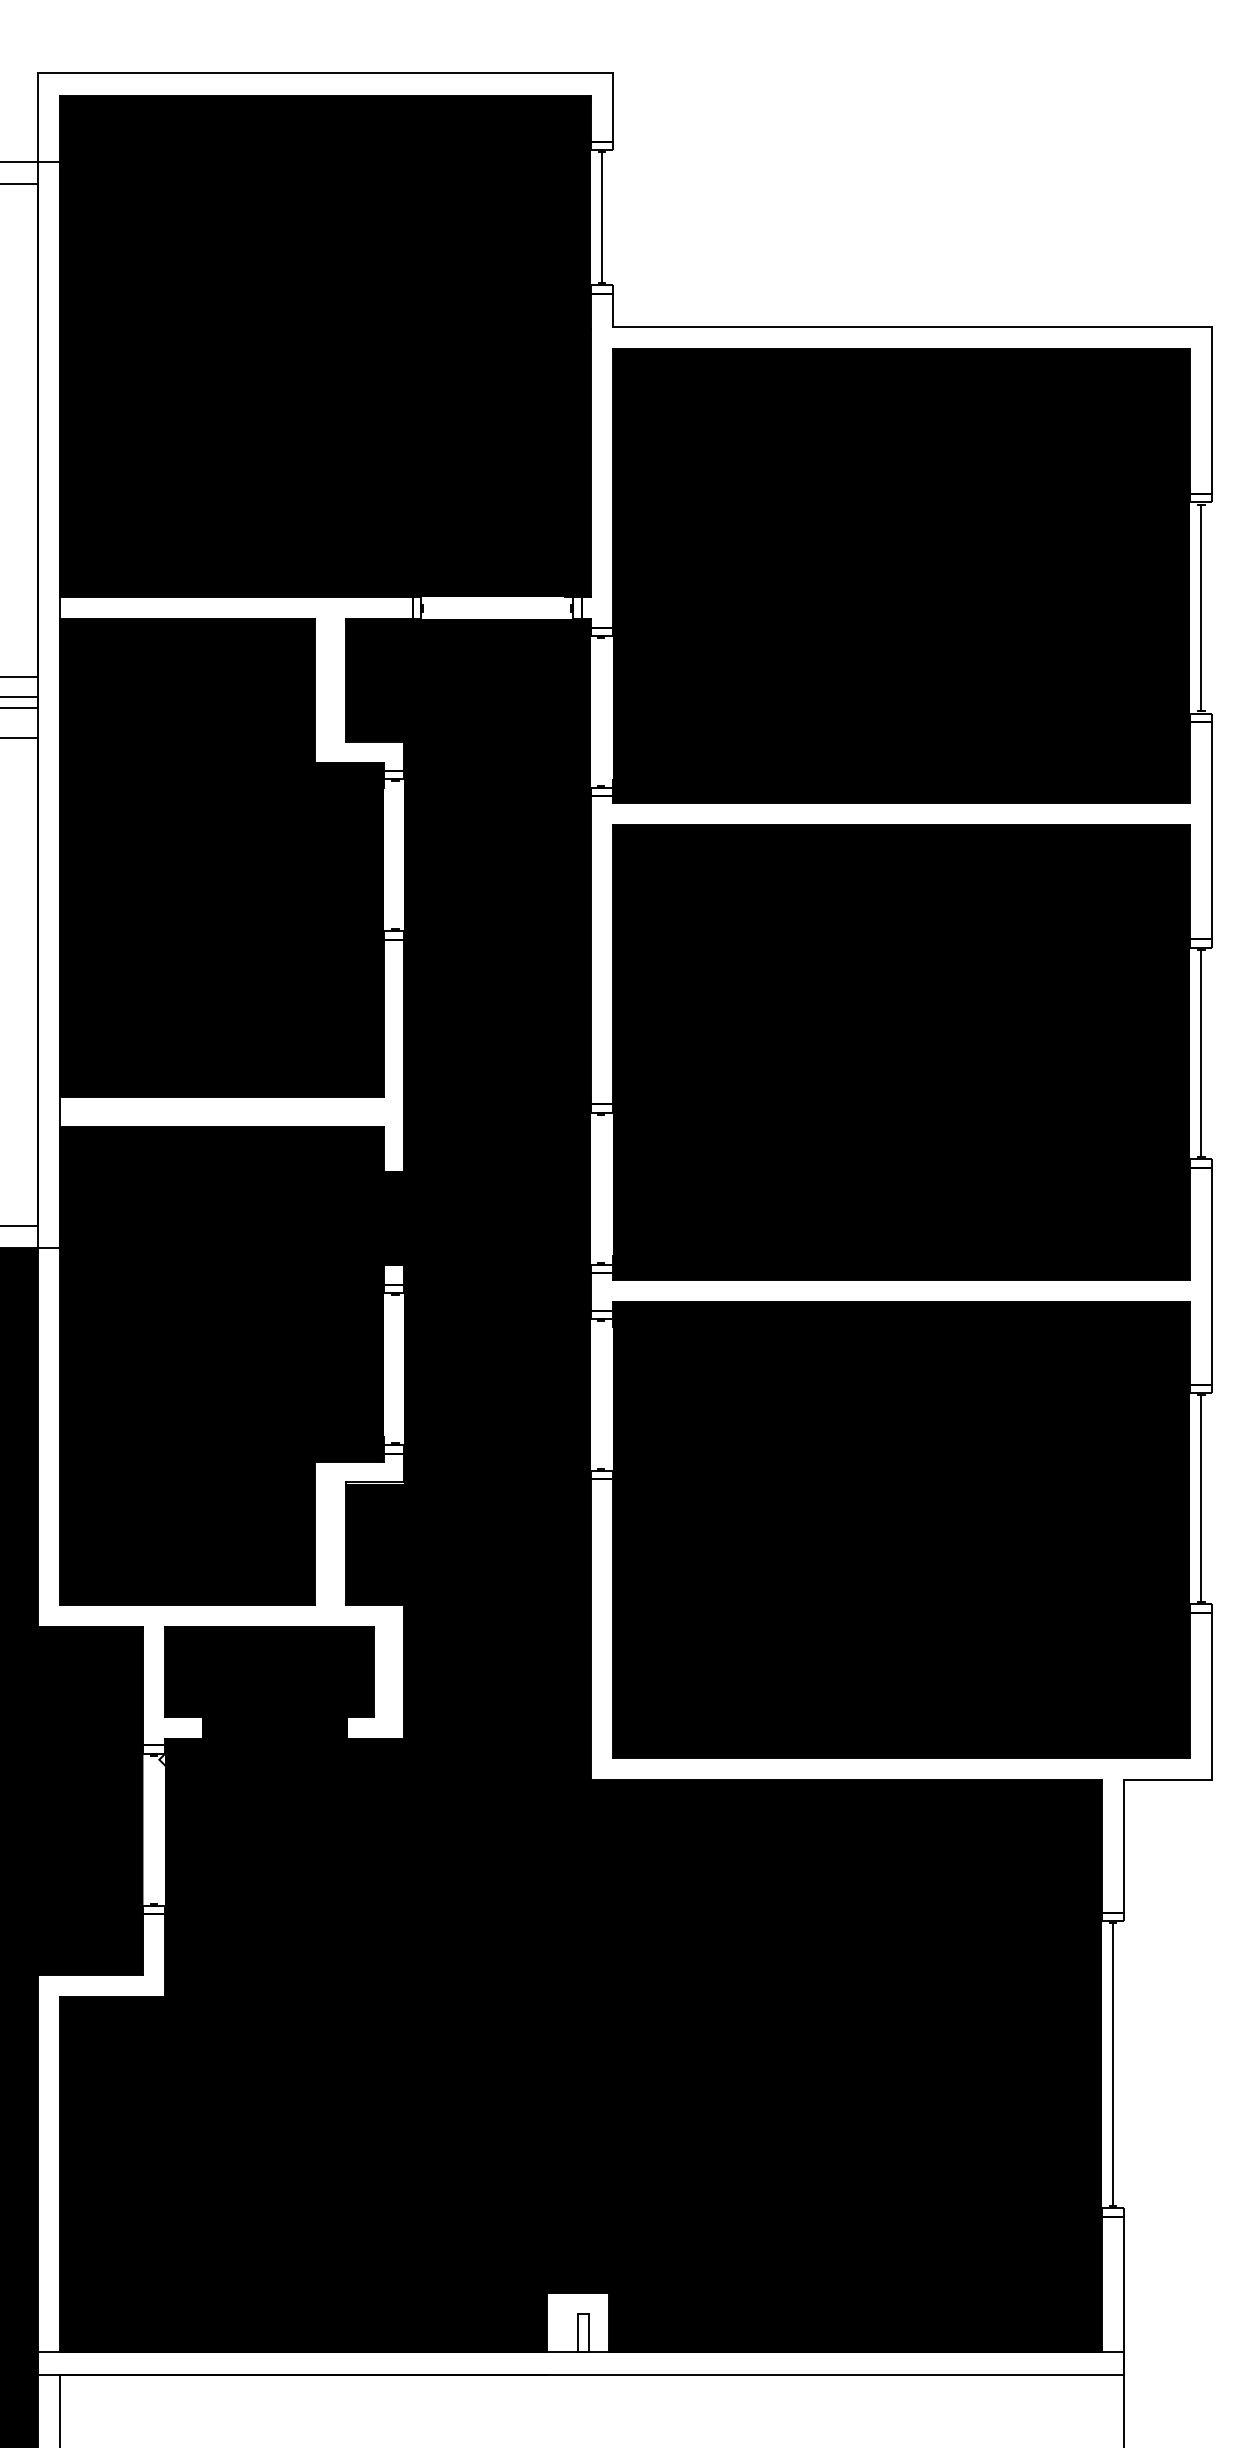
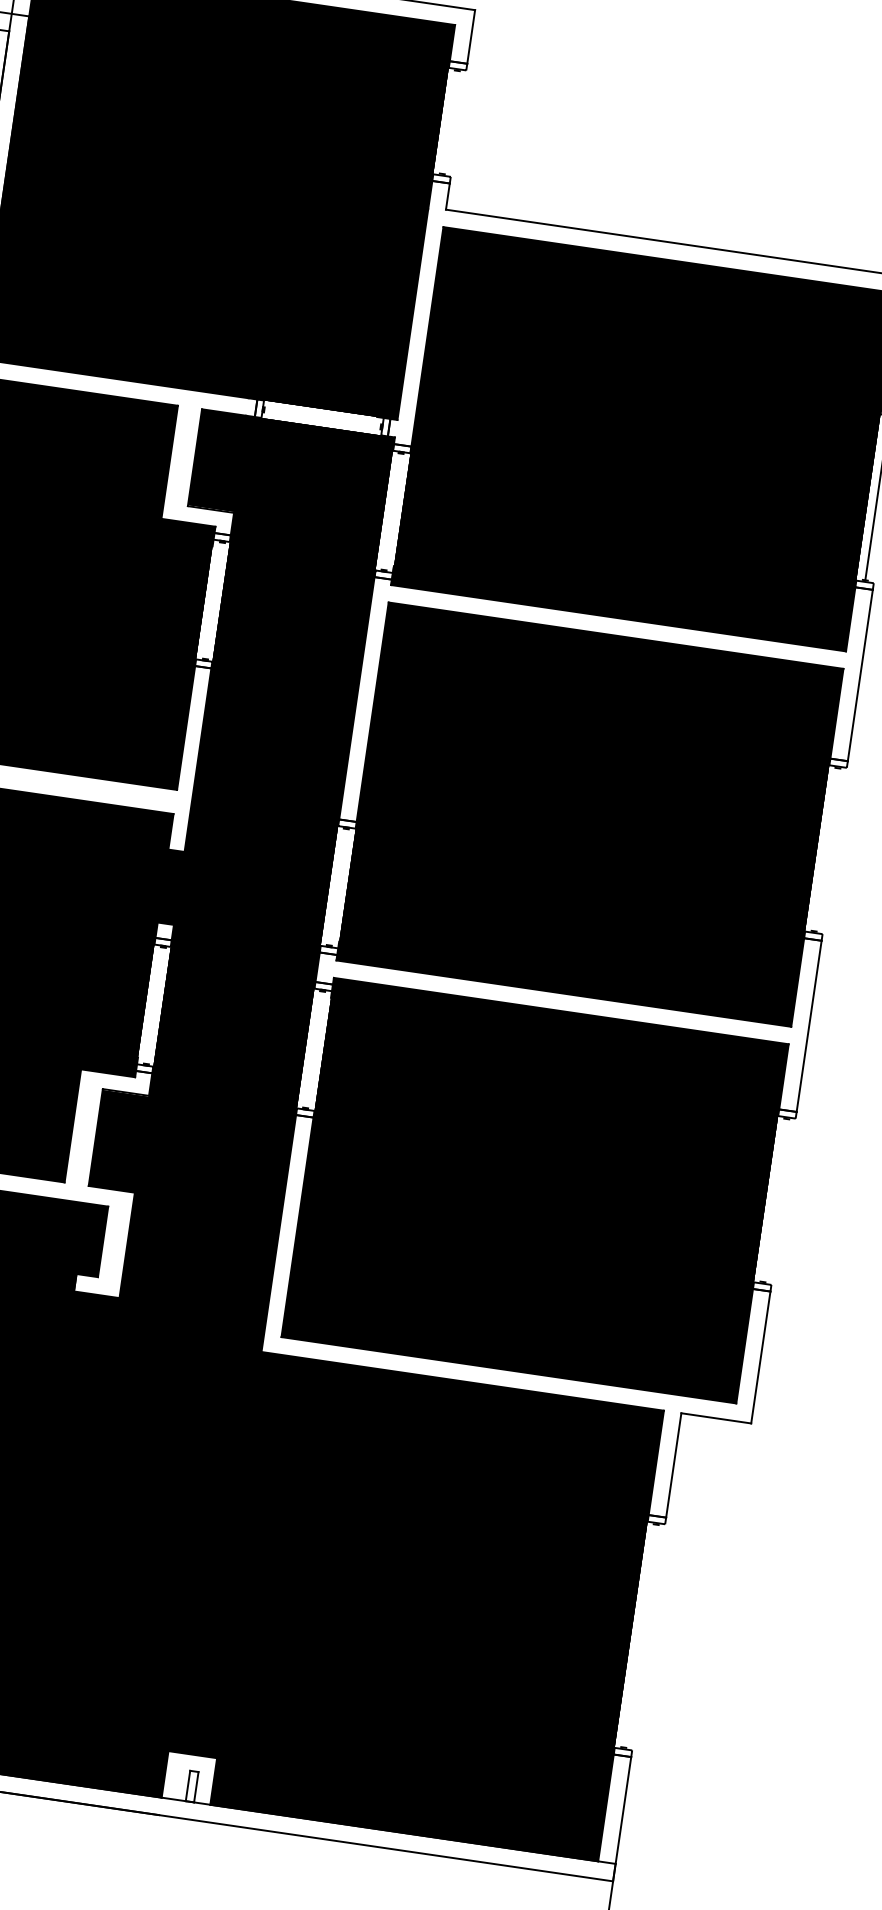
line: (601, 217) -> (449, 122), removed
line: (1201, 1053) -> (826, 849), removed
line: (1201, 1498) -> (775, 1200), removed
line: (1112, 2064) -> (639, 1635), removed

